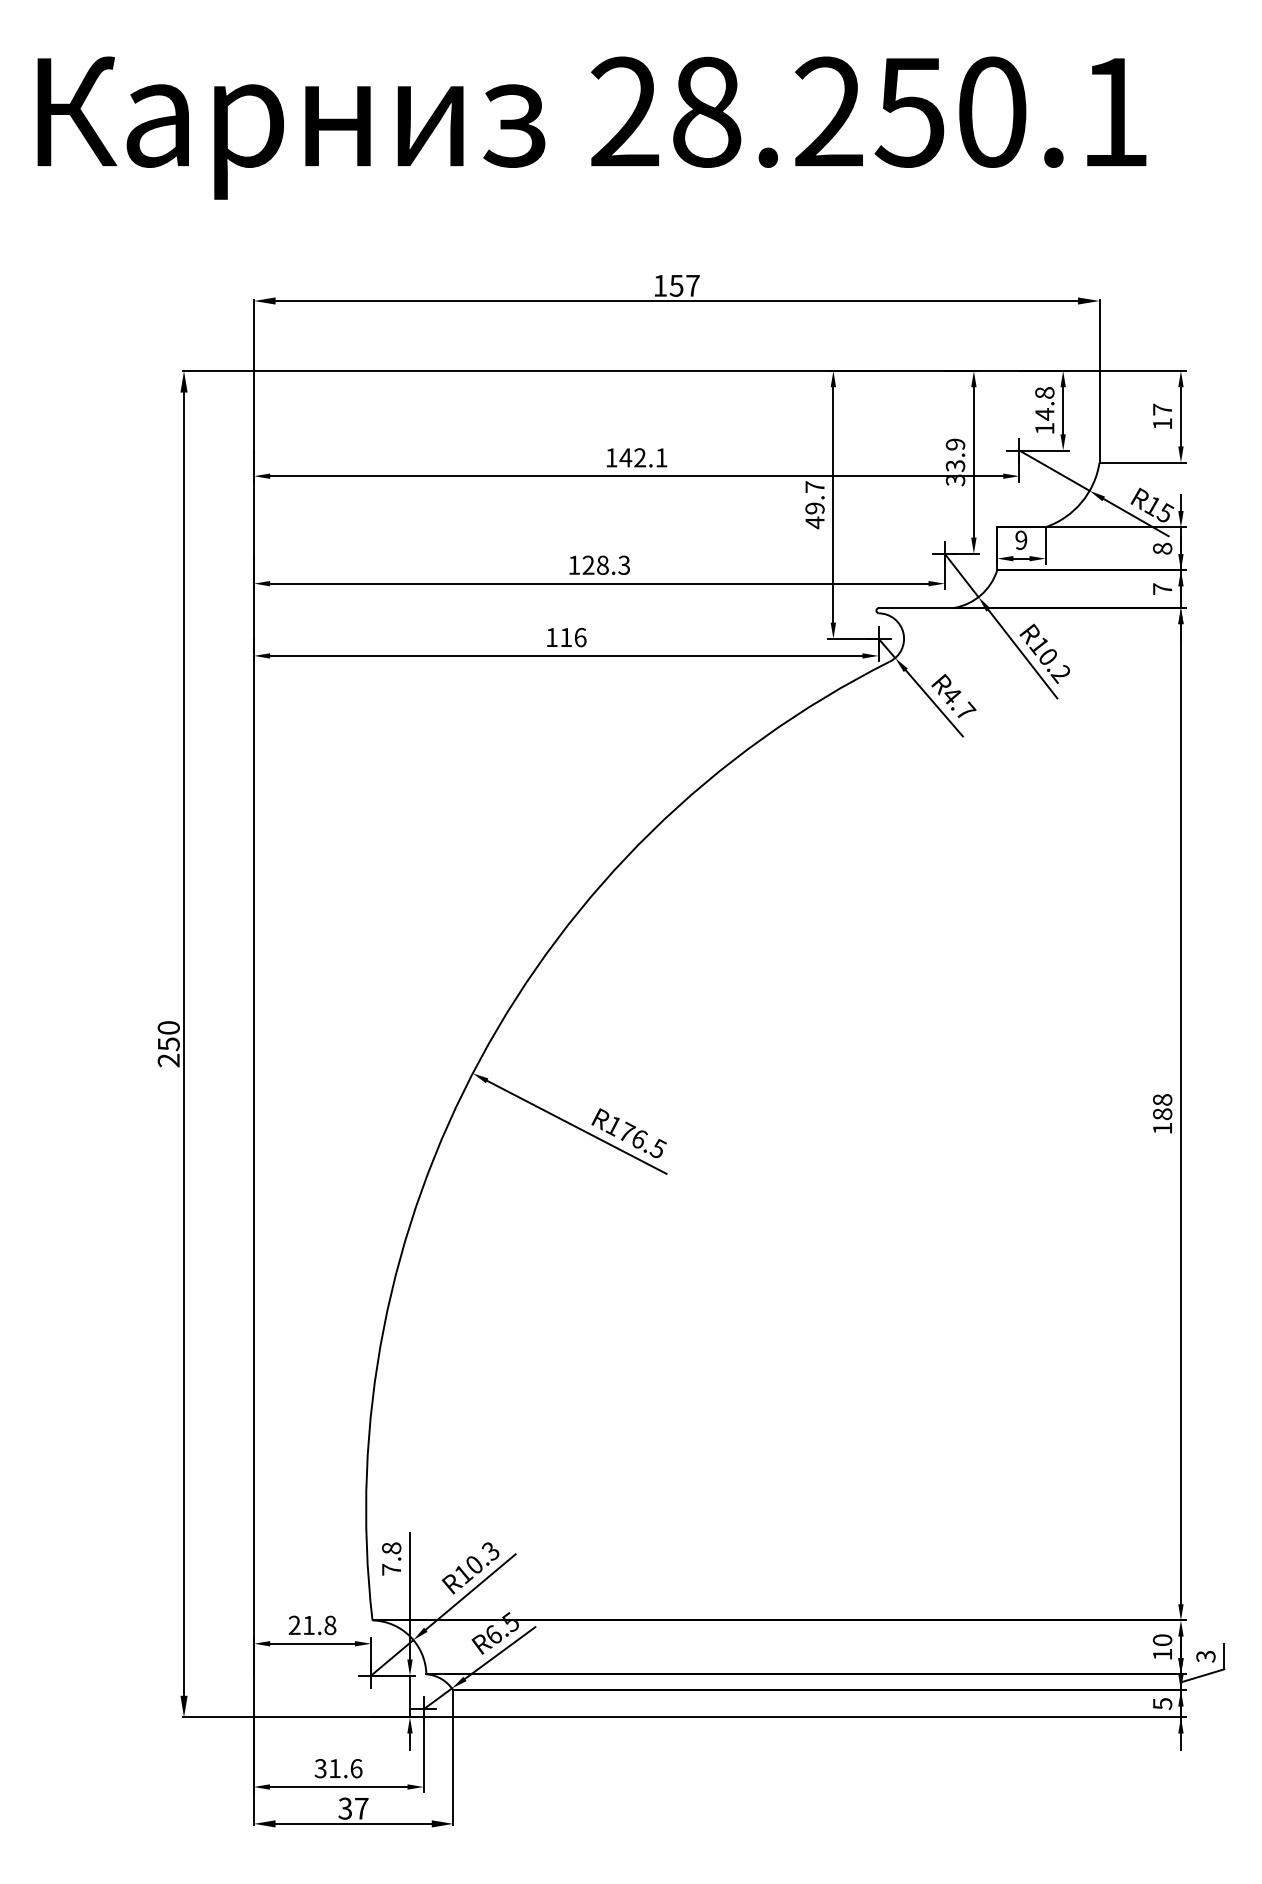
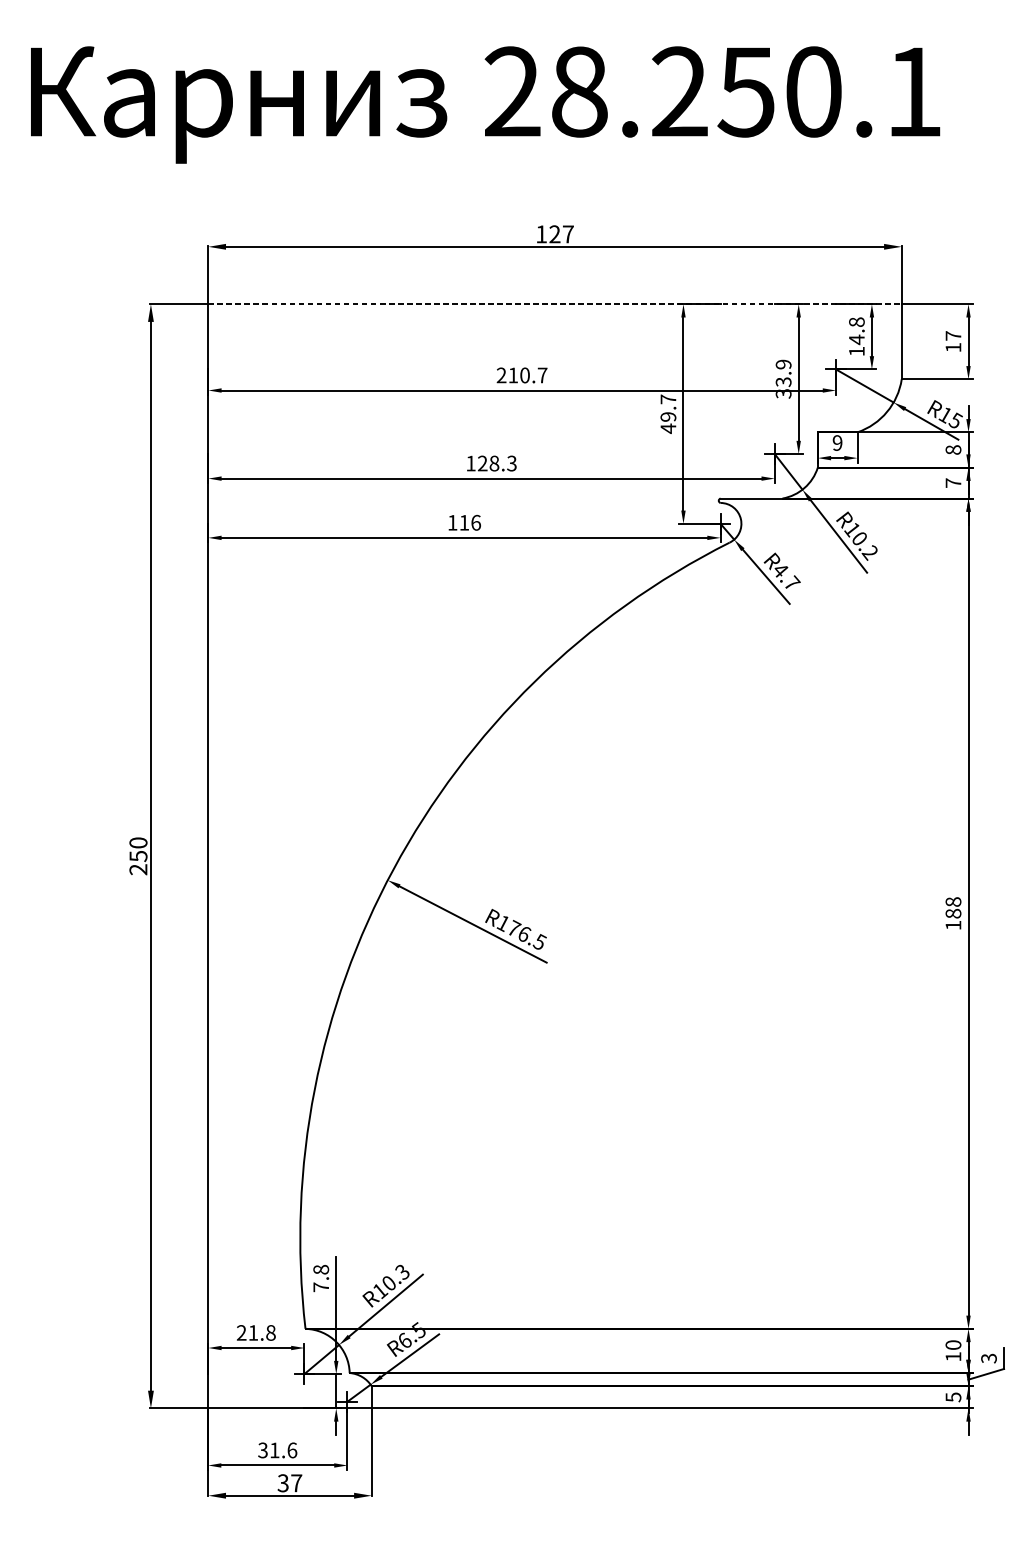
text: (676, 285) -> (554, 234), 157 -> 127
line: (676, 371) -> (554, 304), solid -> dashed
text: (636, 457) -> (522, 375), 142.1 -> 210.7

